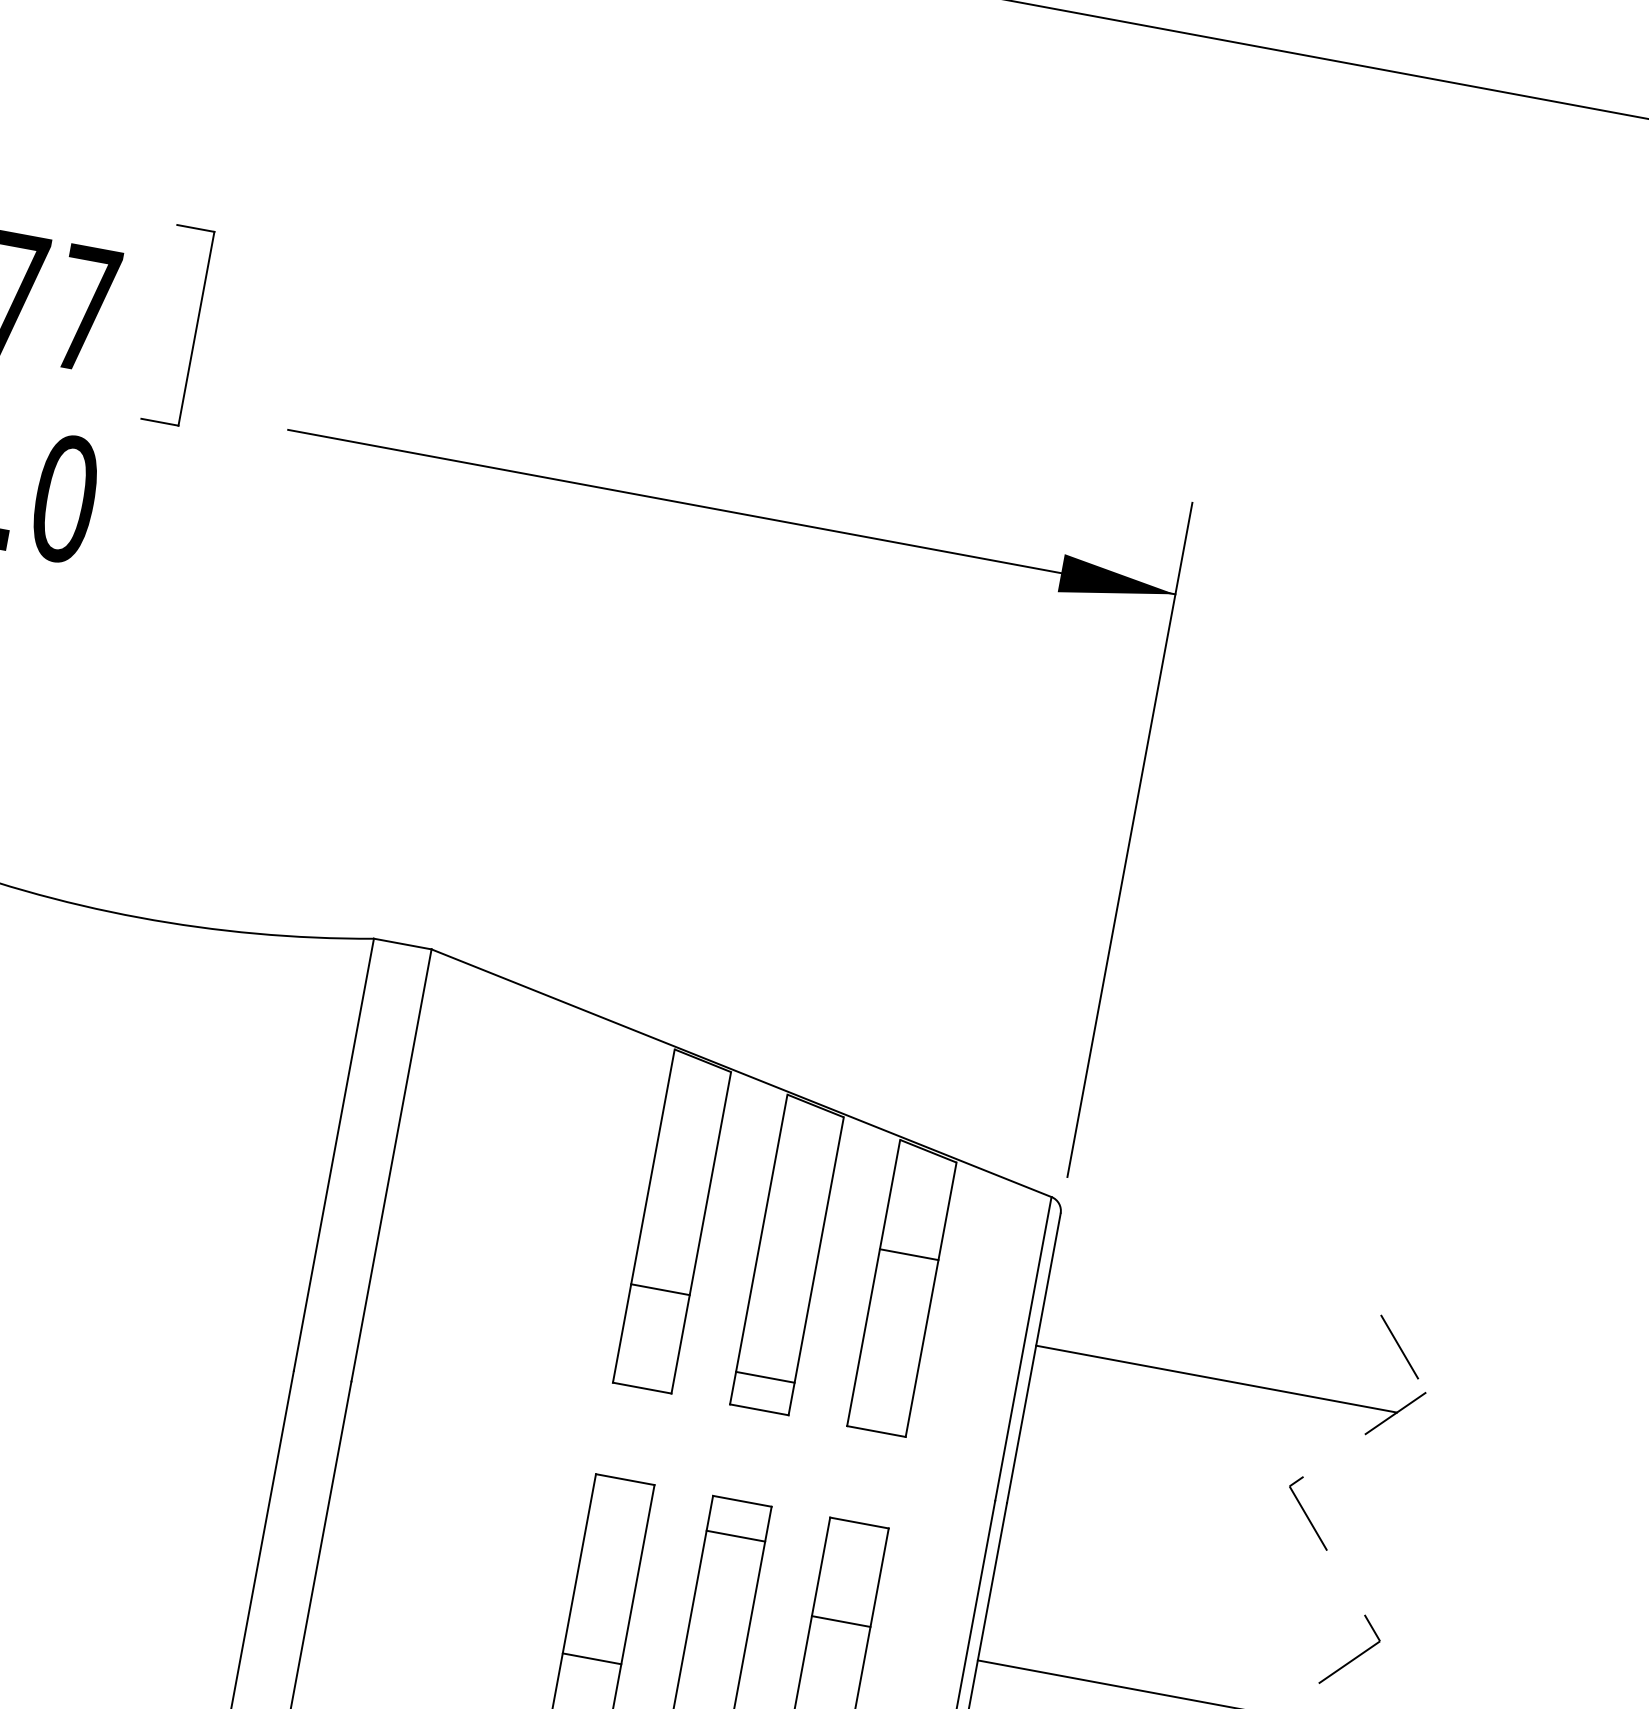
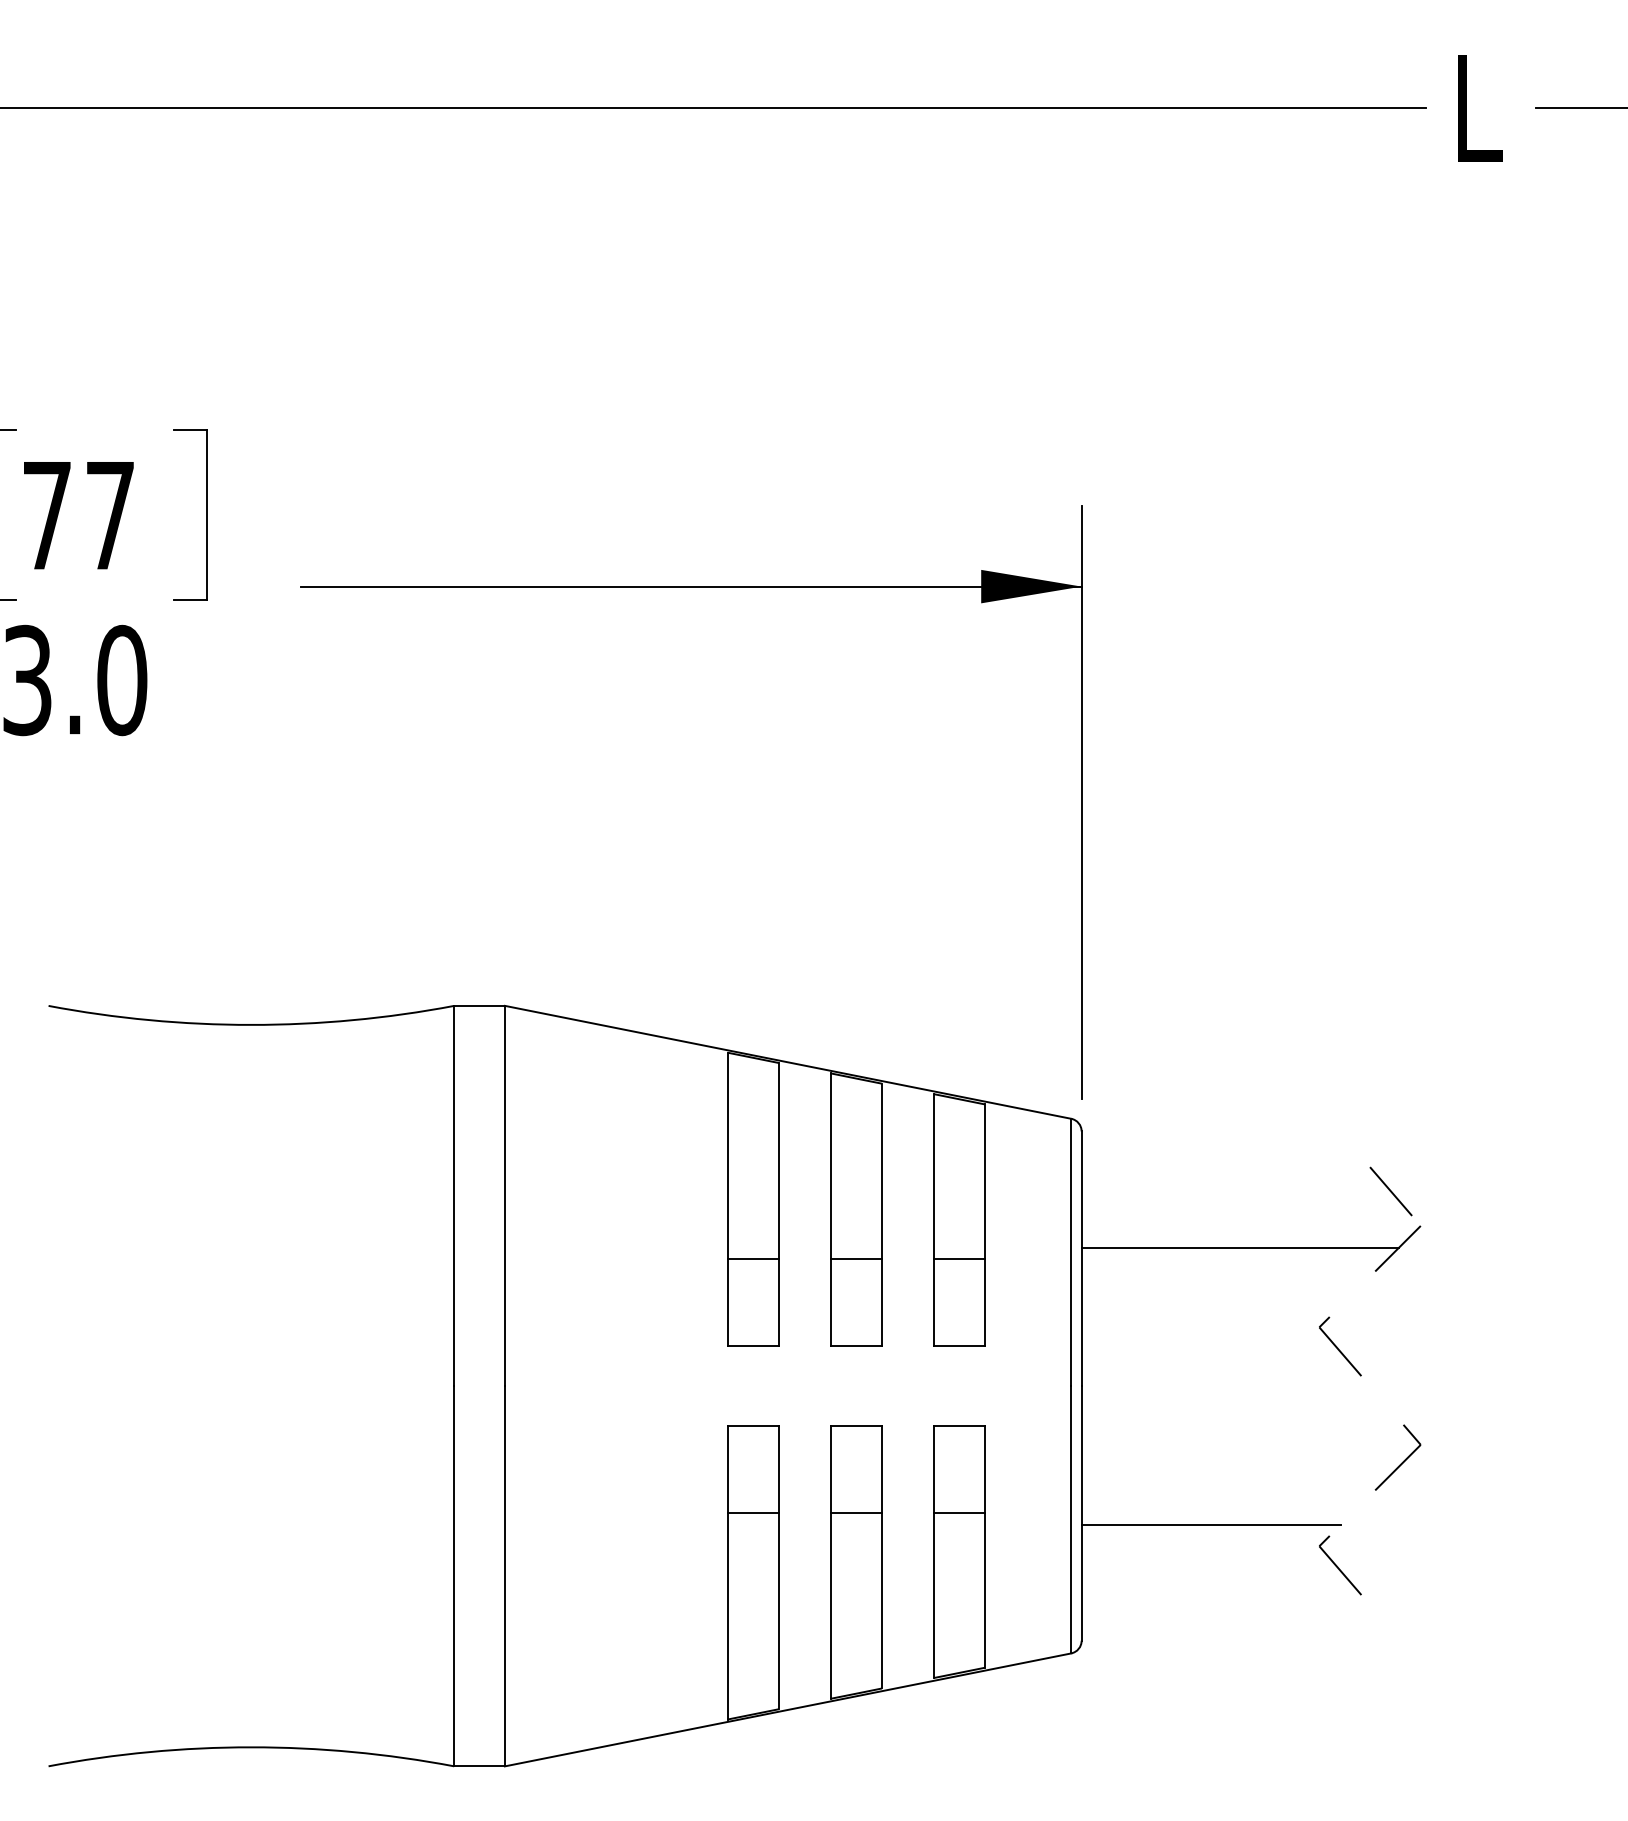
line: (909, 1255) -> (959, 1259), moved
line: (765, 1377) -> (856, 1259), moved
line: (736, 1536) -> (856, 1513), moved
line: (592, 1659) -> (753, 1513), moved

